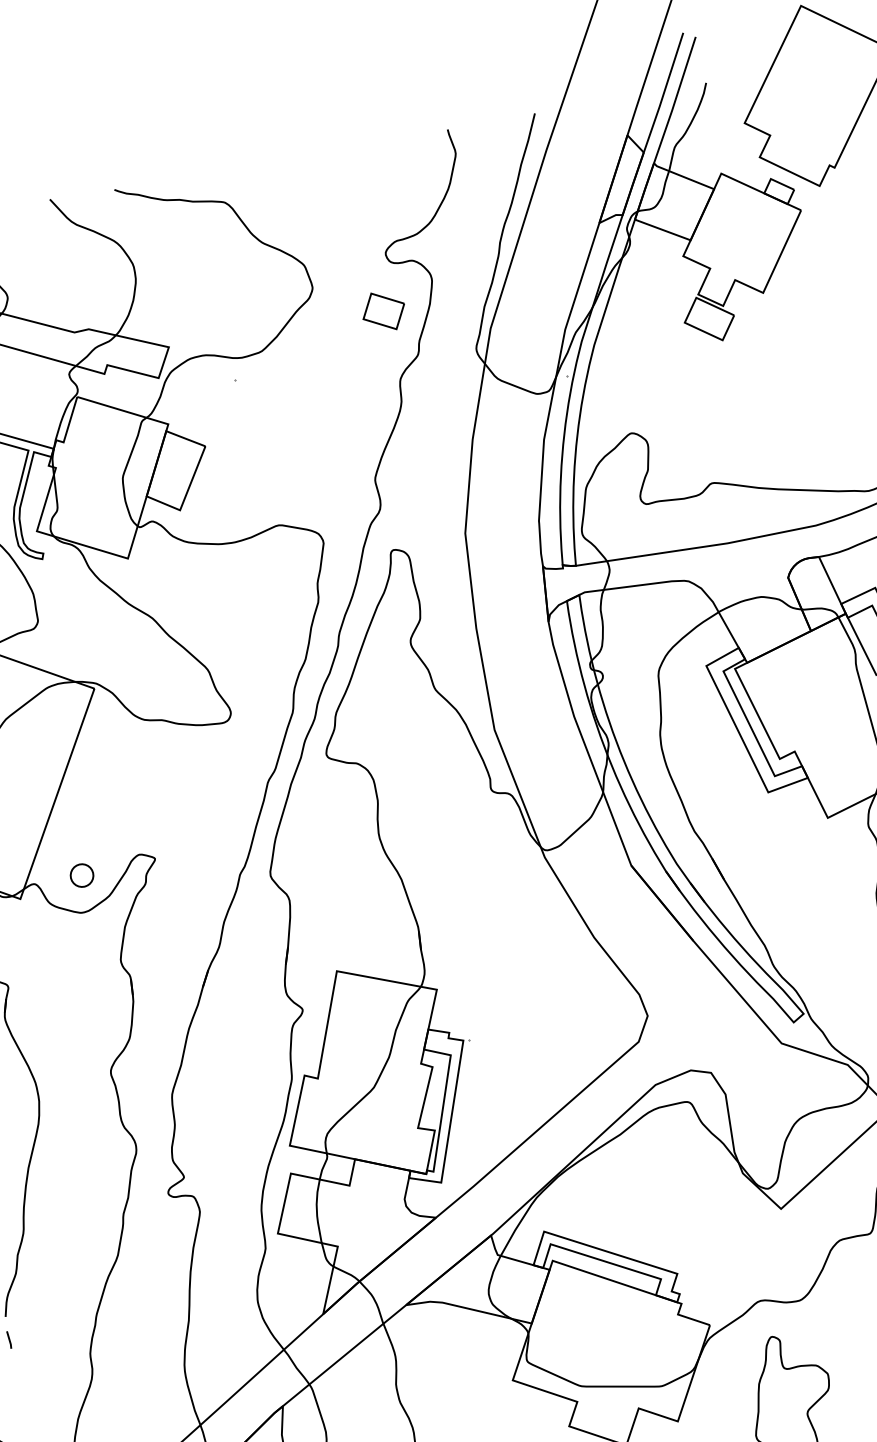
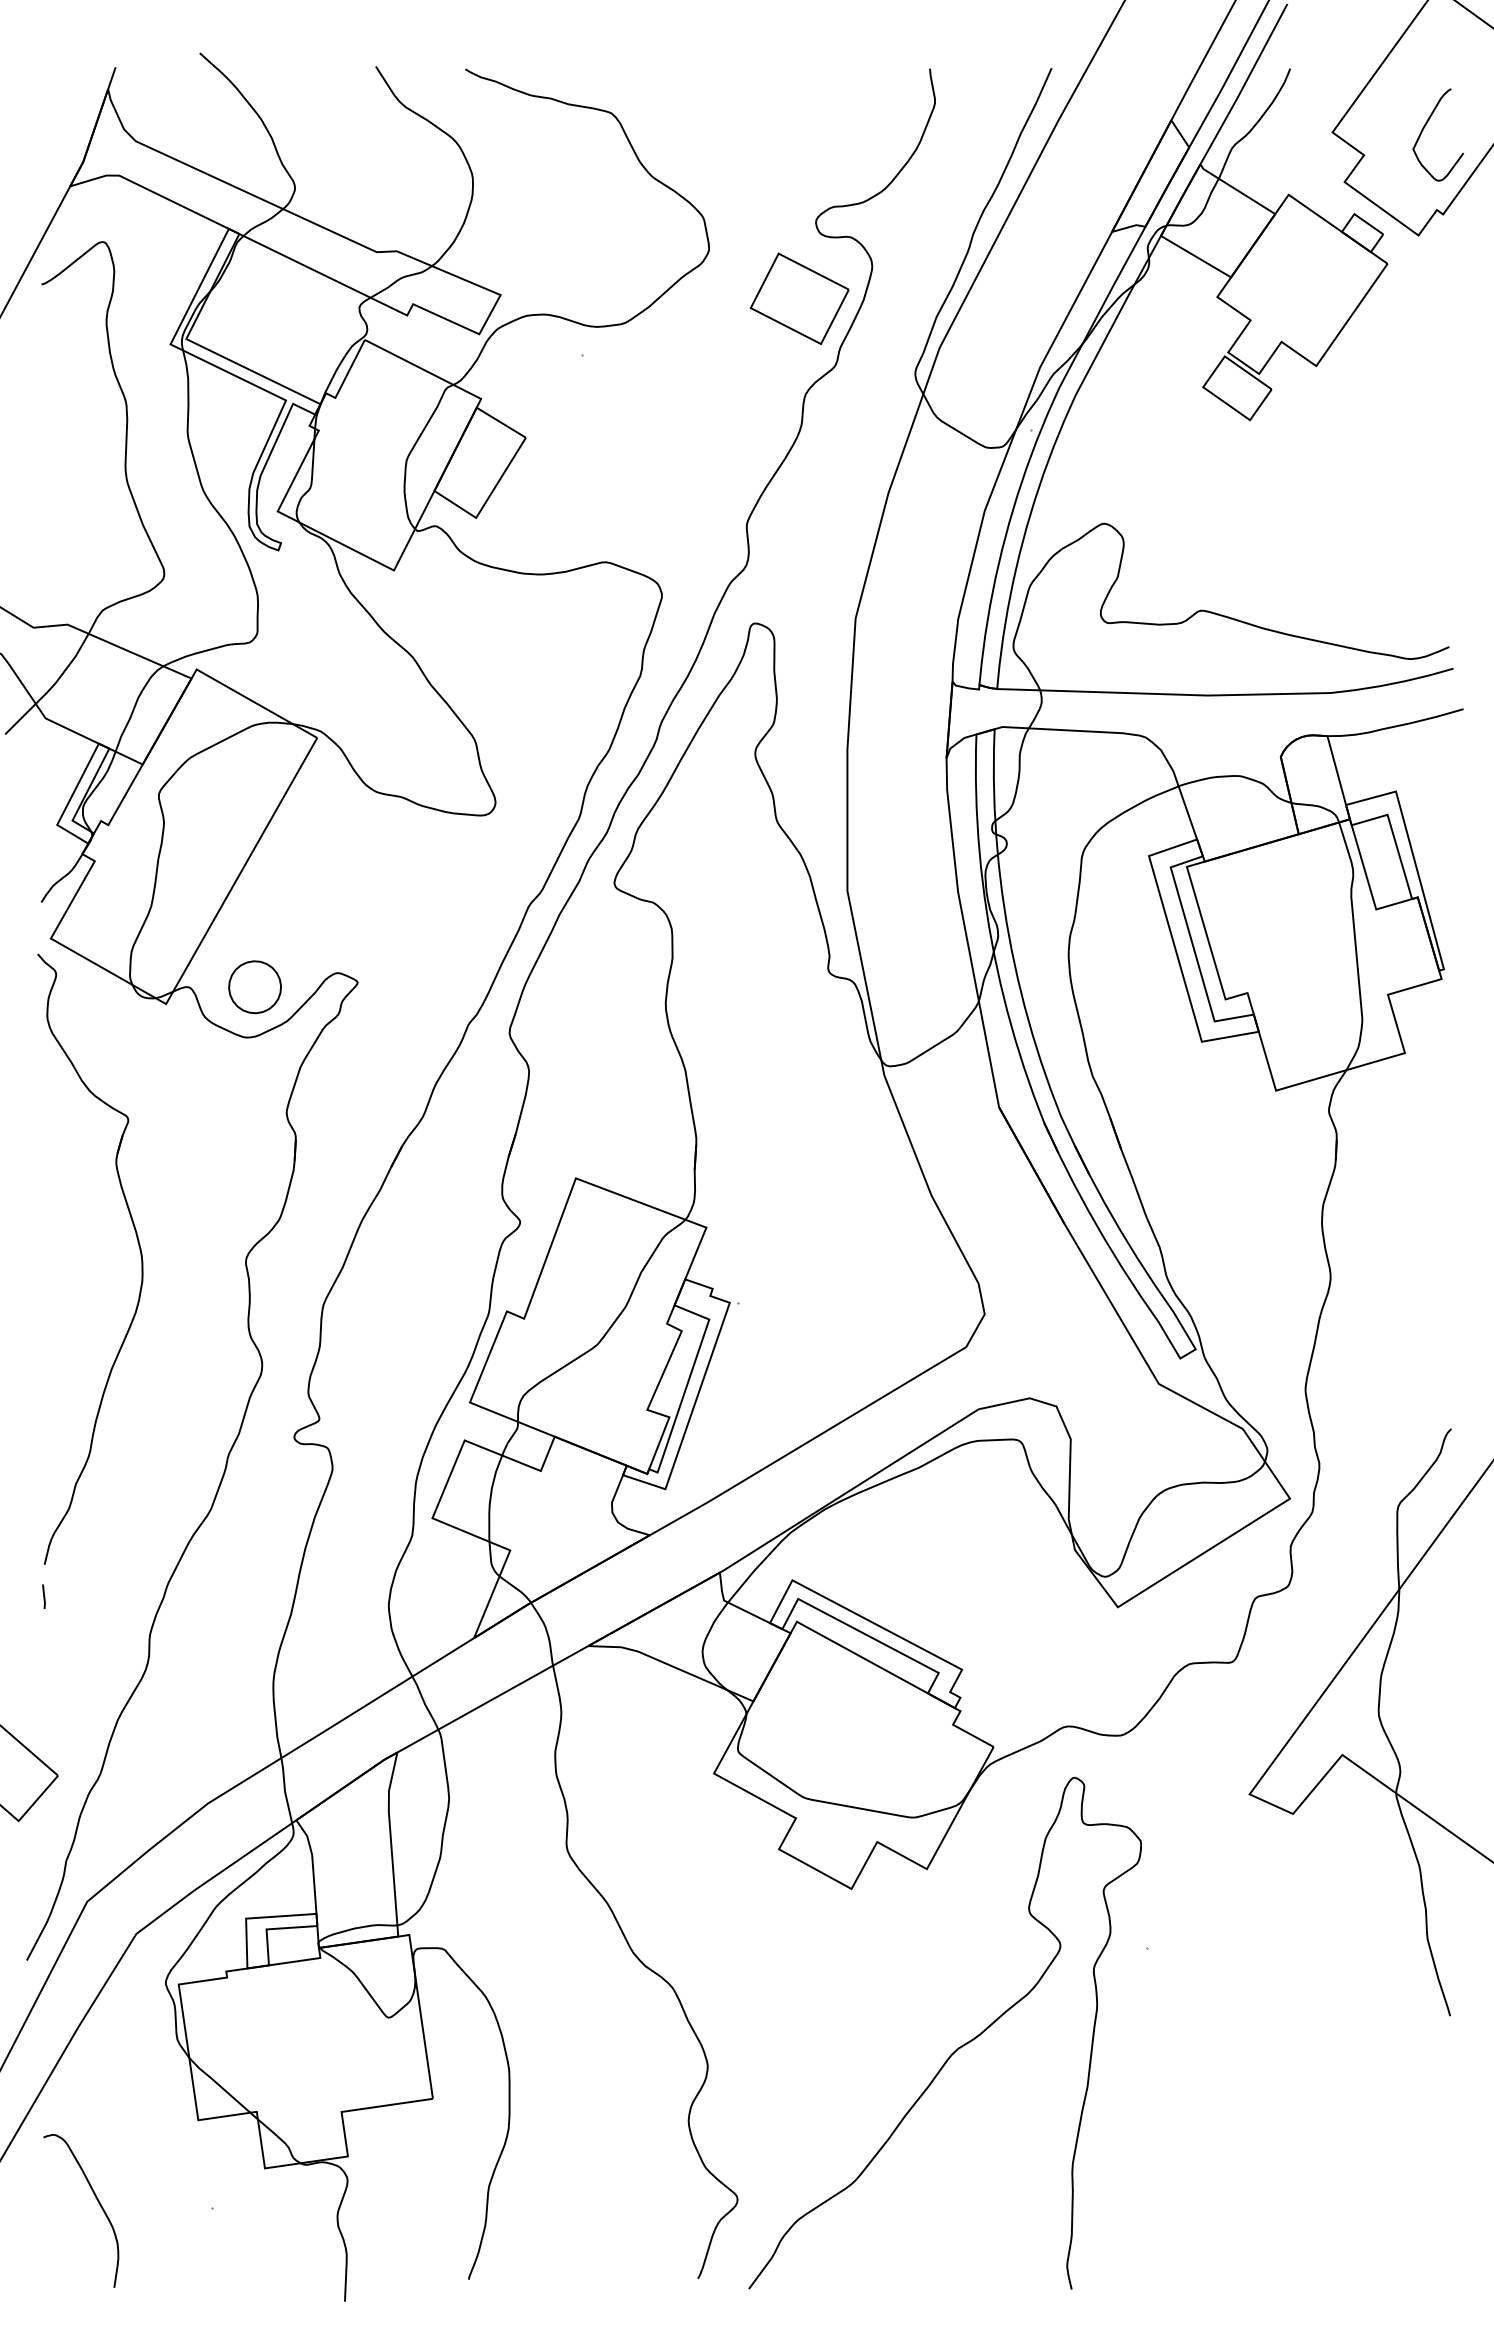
curve: (811, 106) -> (1426, 125), added
part: (383, 311) -> (799, 298), size x1.67
part: (81, 875) -> (254, 987), size x1.67

